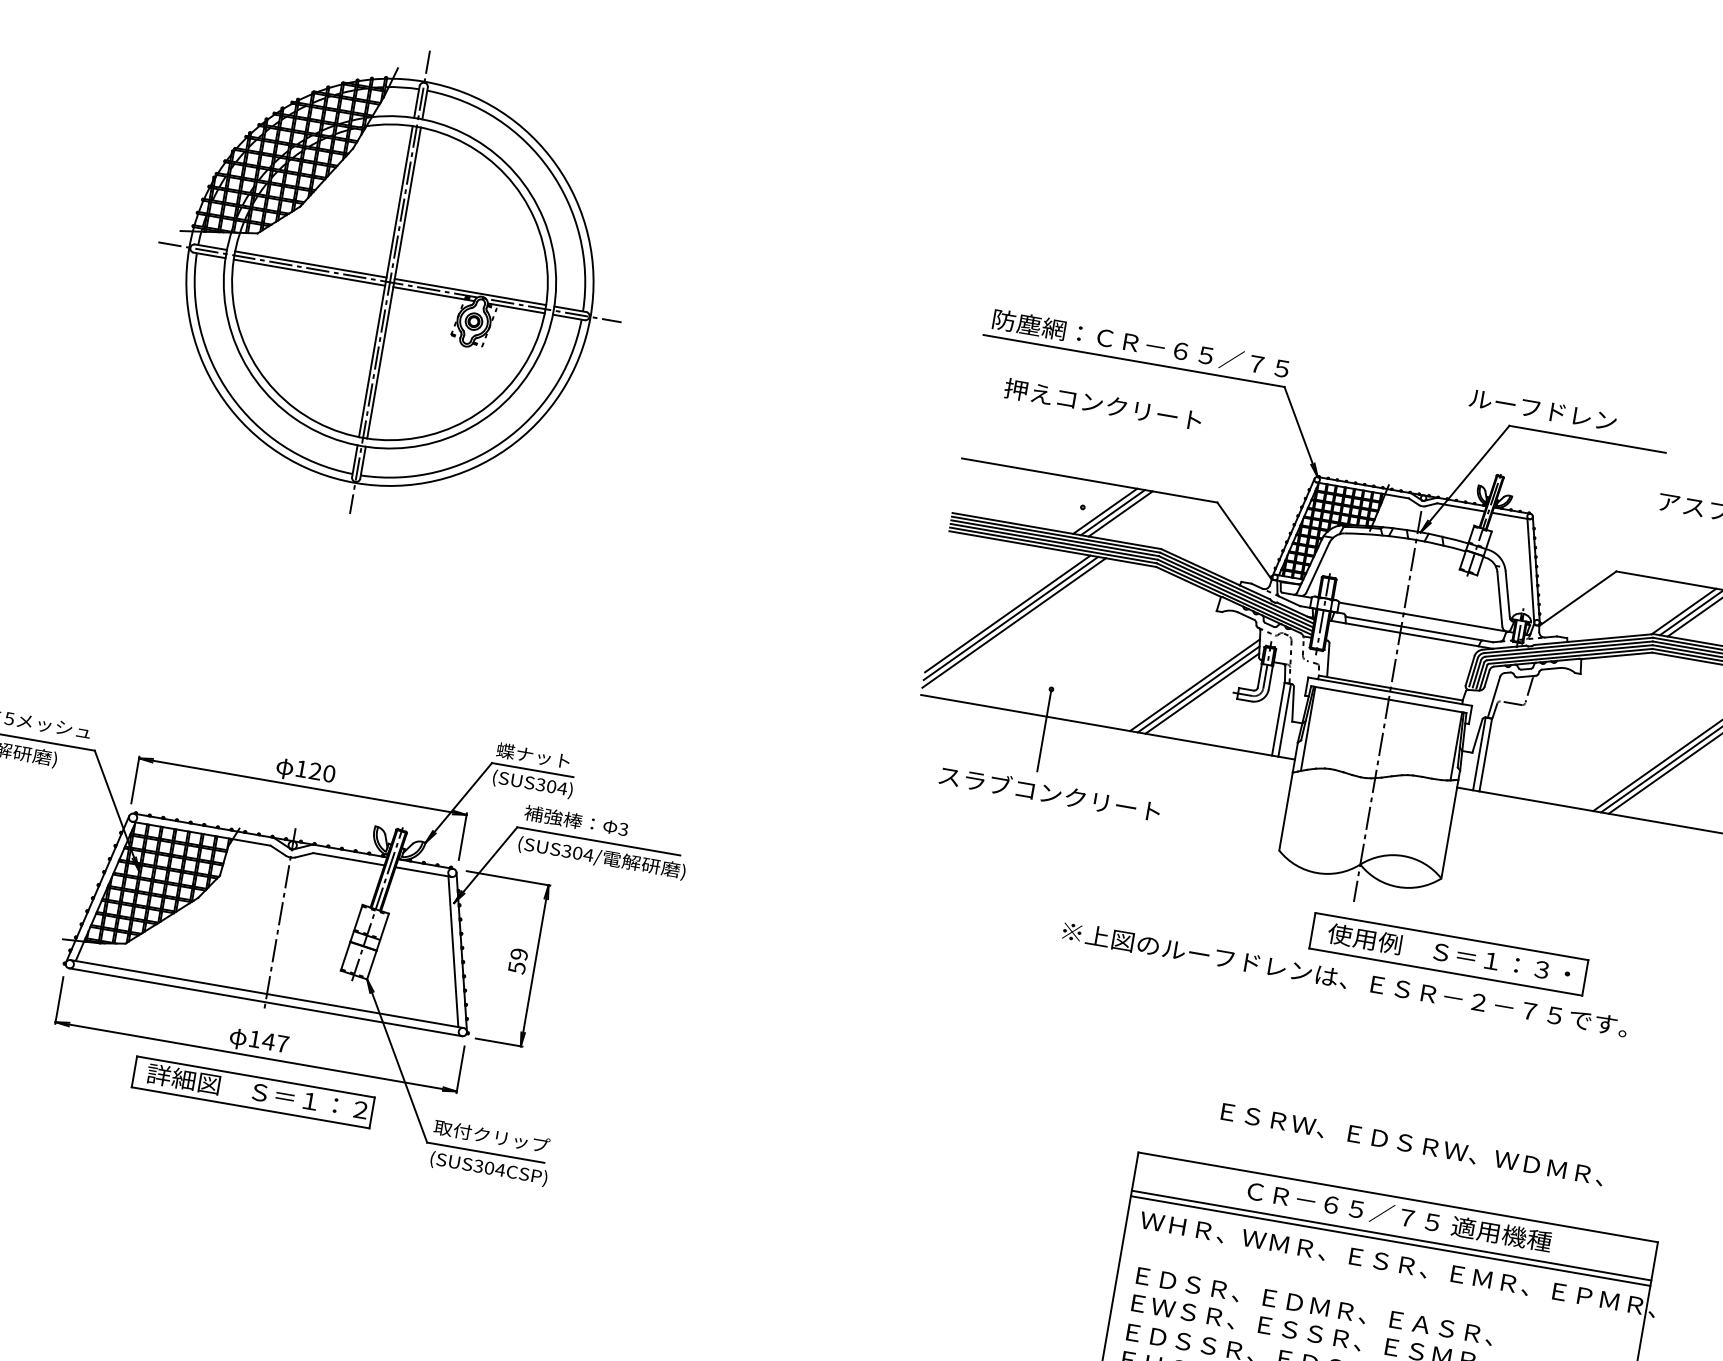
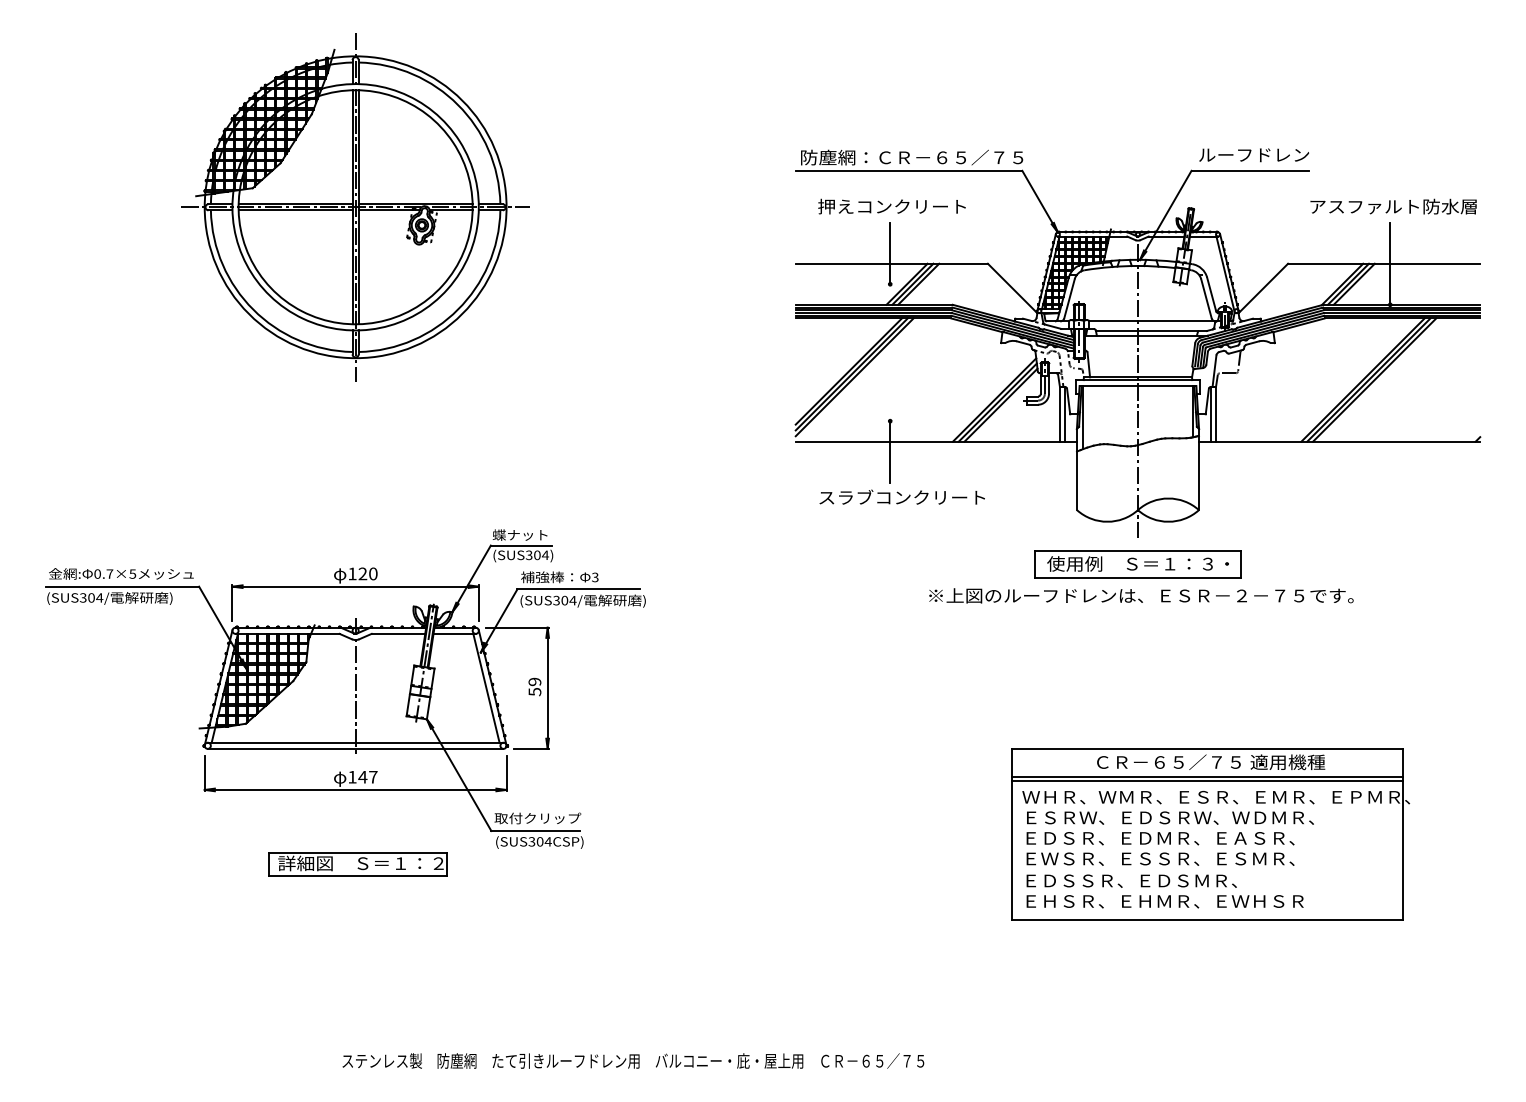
text: (1542, 410) -> (1253, 155), moved
line: (1090, 466) -> (890, 253), added
part: (1448, 954) -> (1137, 564), moved
part: (252, 1092) -> (357, 864), moved
text: (1412, 1143) -> (1170, 817), moved

